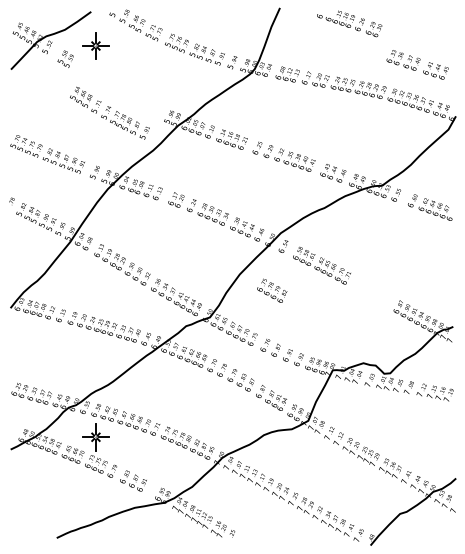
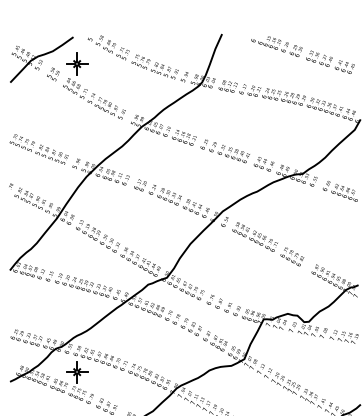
text: (417, 64) -> (330, 62), moved
text: (109, 112) -> (94, 98), moved
text: (272, 290) -> (292, 256), moved

